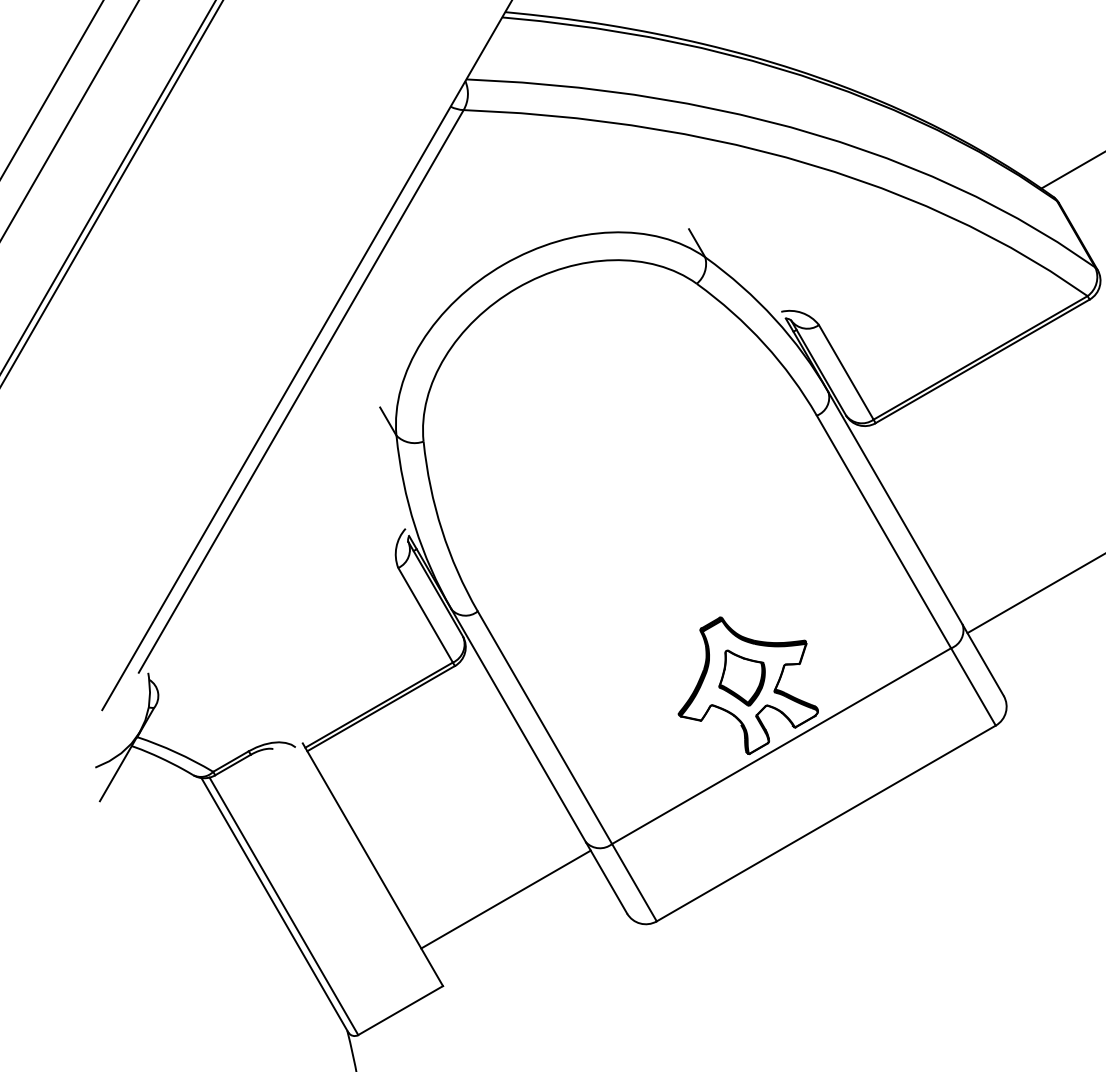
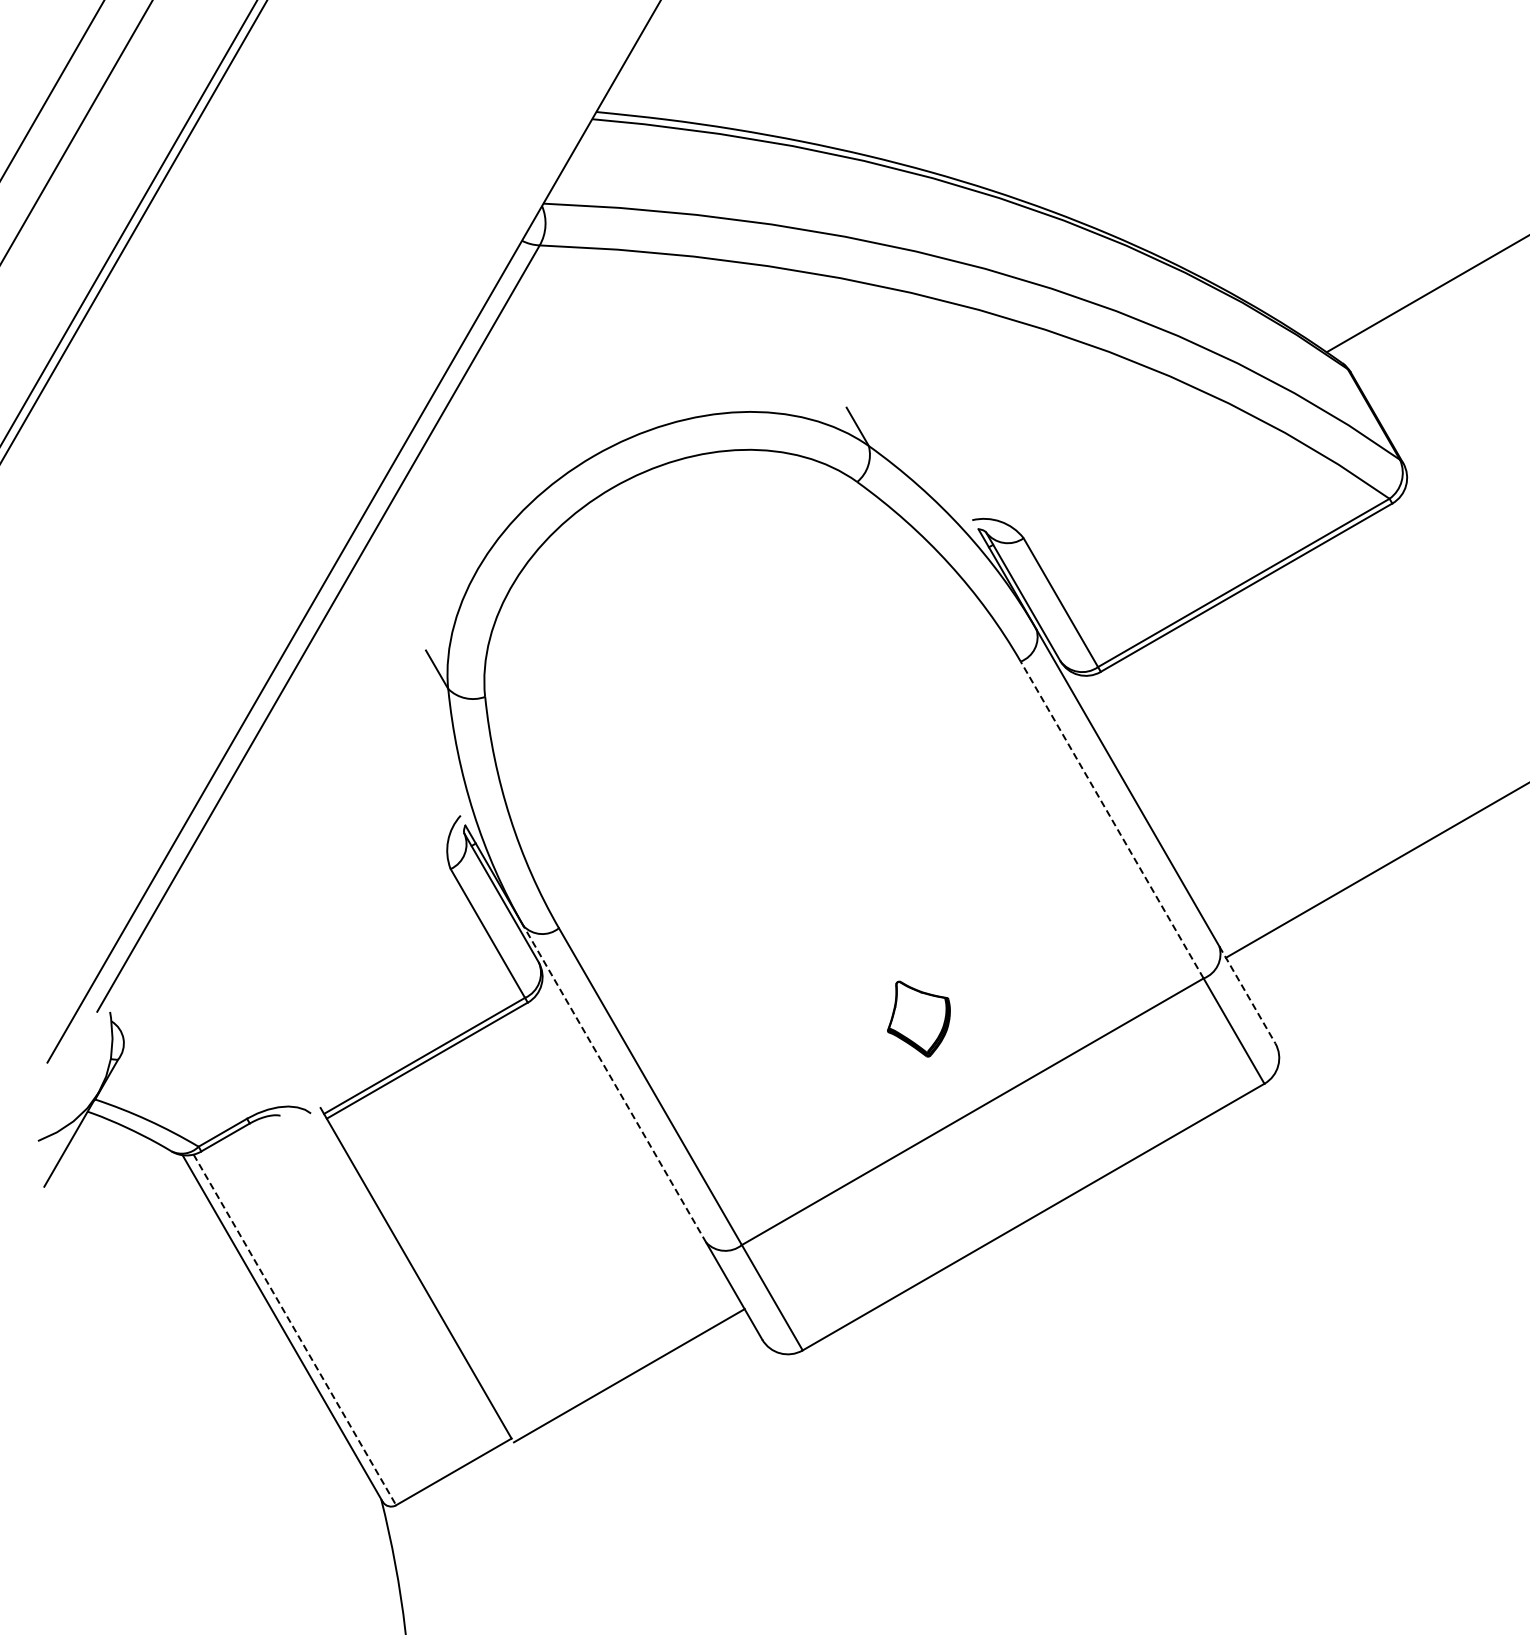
line: (884, 532) -> (1112, 820), solid -> dashed
line: (983, 660) -> (1247, 994), solid -> dashed
part: (748, 685) -> (927, 1029), removed
line: (518, 726) -> (614, 1084), solid -> dashed
line: (505, 899) -> (628, 1375), moved
line: (284, 906) -> (295, 1330), solid -> dashed

